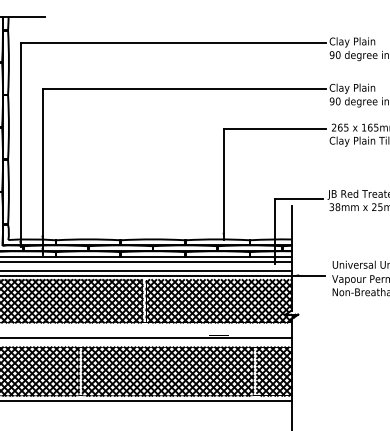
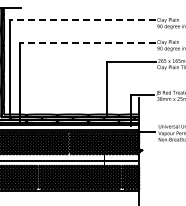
line: (173, 42) -> (82, 20), solid -> dashed
line: (183, 88) -> (87, 42), solid -> dashed

